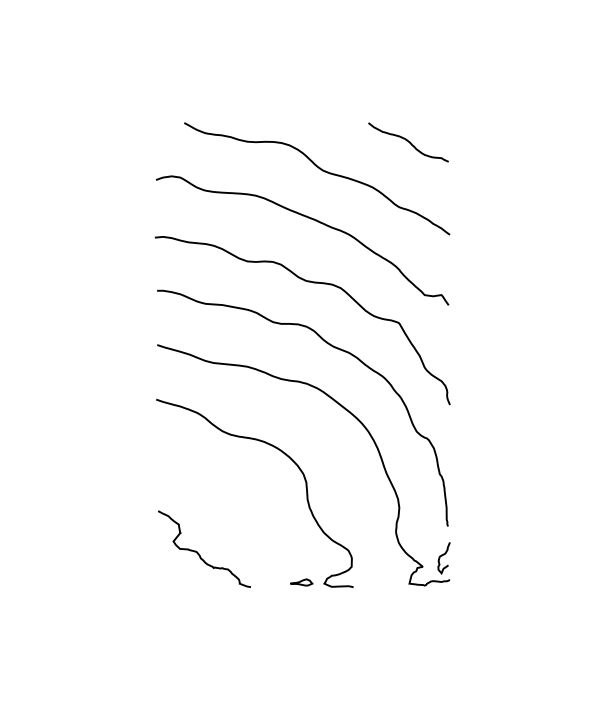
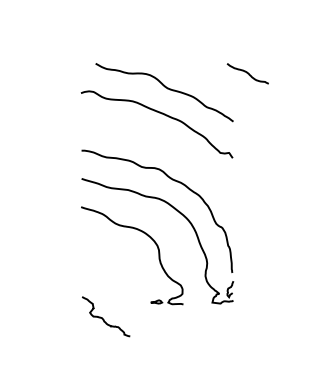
curve: (407, 141) -> (247, 73), moved
curve: (313, 284) -> (162, 147), removed
curve: (199, 552) -> (103, 318), moved

